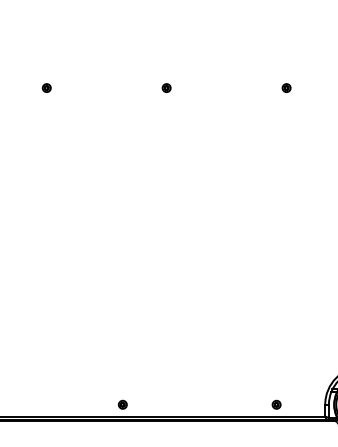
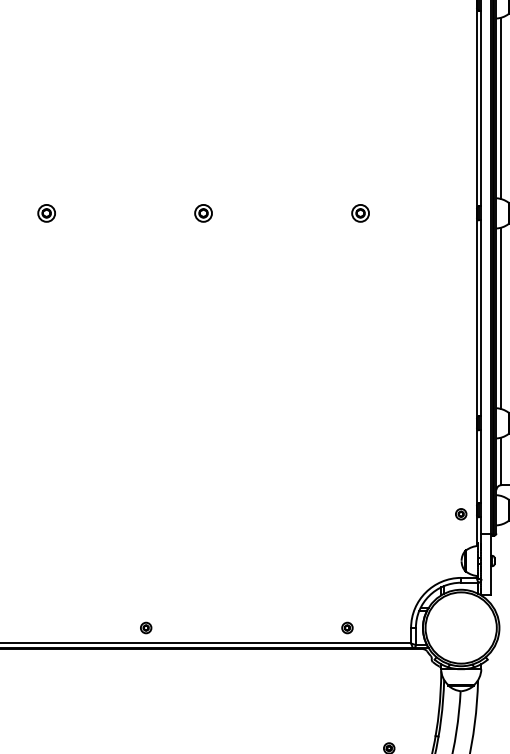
part: (46, 88) -> (46, 213), size x1.6
part: (166, 88) -> (203, 213), size x1.6
part: (286, 88) -> (360, 213), size x1.6

